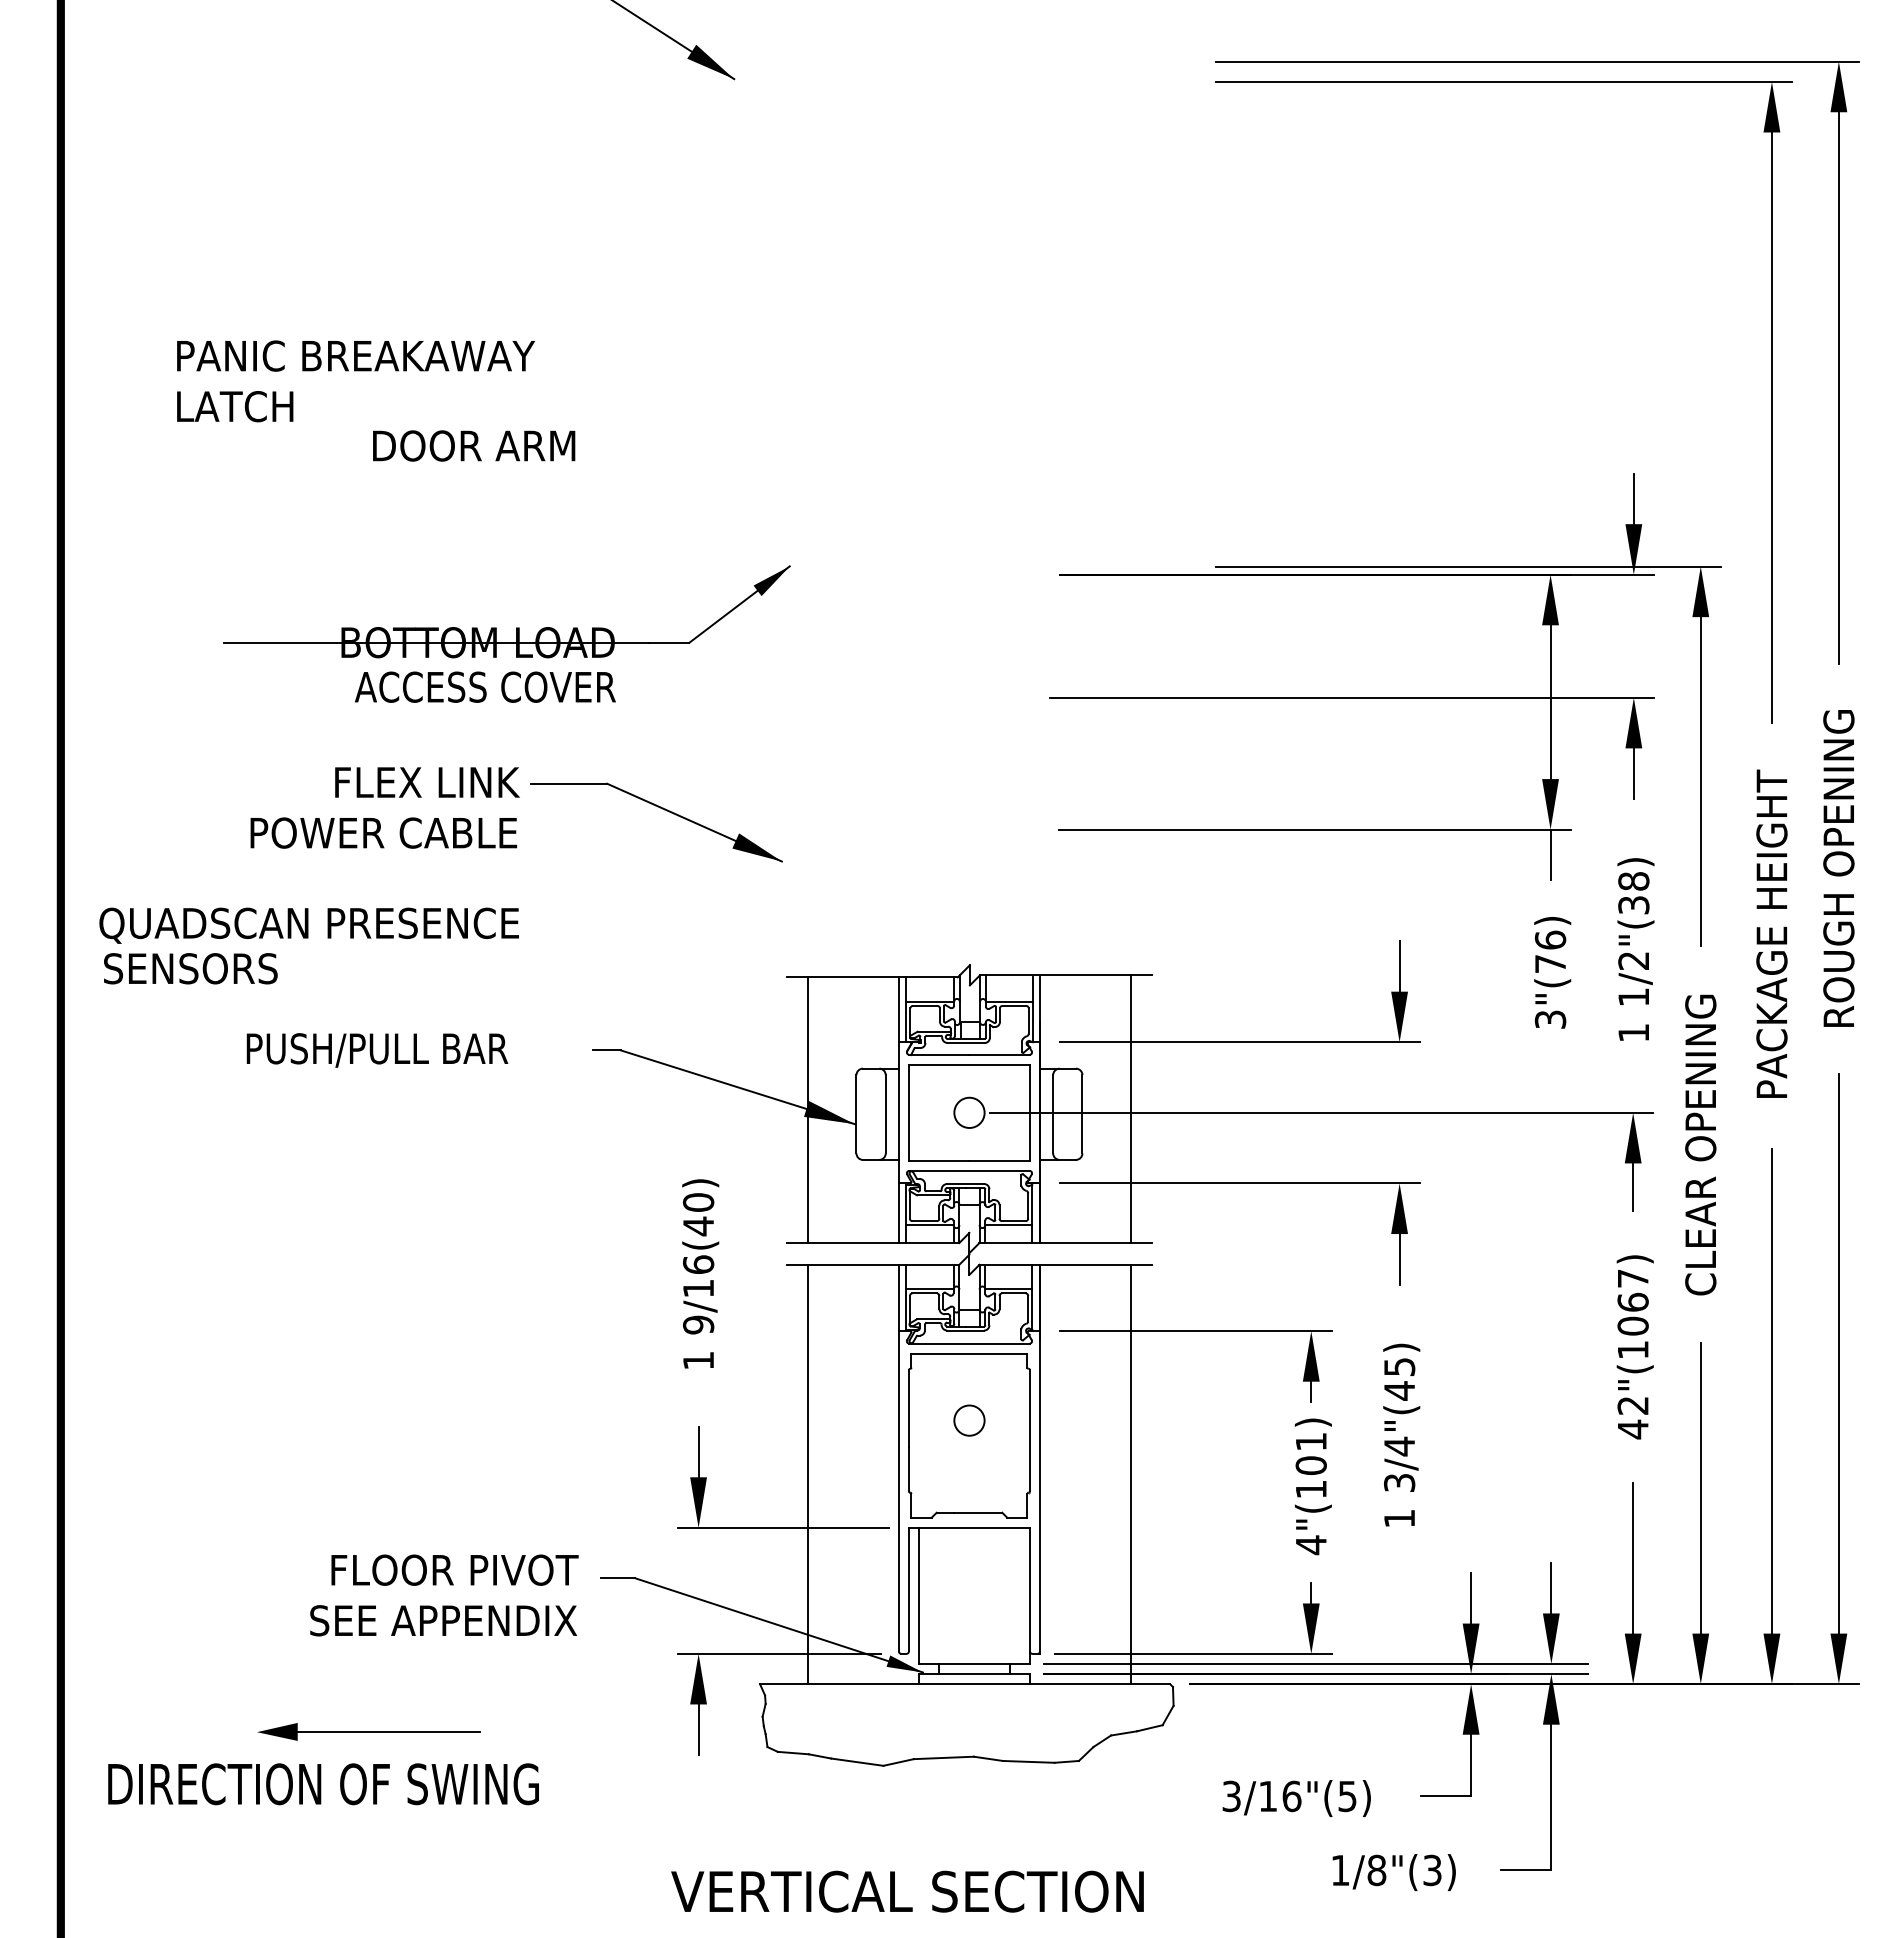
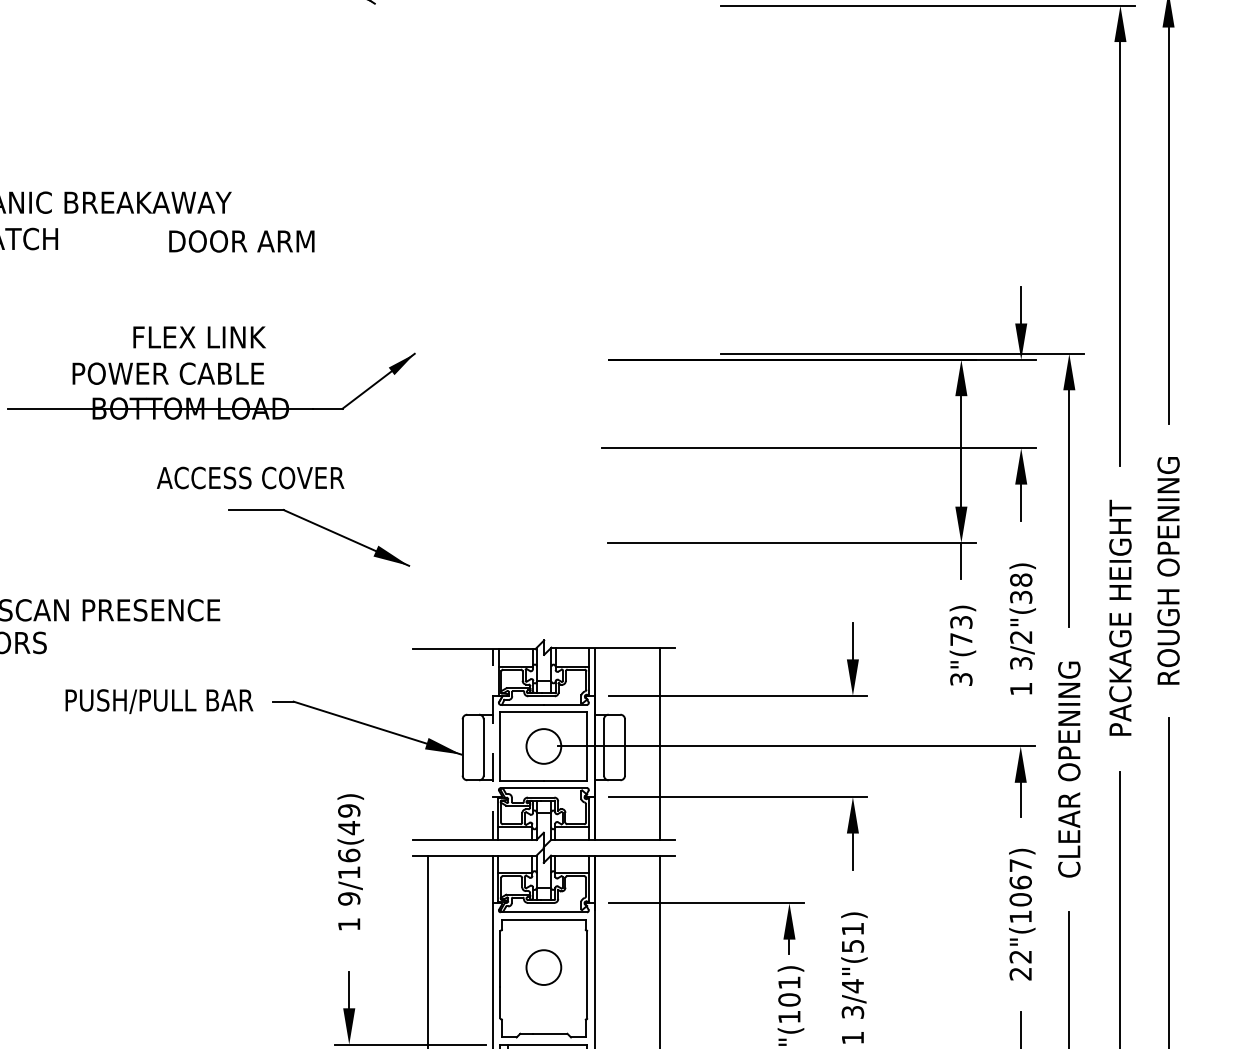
text: (474, 445) -> (242, 241), moved
text: (485, 686) -> (250, 477), moved
text: (384, 807) -> (168, 355), moved
text: (1550, 939) -> (961, 621), 3"(76) -> 3"(73)
text: (1633, 997) -> (1020, 663), 1/2"(38) -> 3/2"(38)
text: (377, 1050) -> (159, 701), moved
line: (807, 1110) -> (427, 744), removed
line: (898, 1110) -> (492, 744), solid -> dashed
circle: (969, 1112) -> (543, 746), size x1.6
text: (698, 1202) -> (349, 810), 9/16(40) -> 9/16(49)
text: (1399, 1379) -> (852, 938), 3/4"(45) -> 3/4"(51)
circle: (969, 1420) -> (543, 967), size x1.6
text: (1632, 1429) -> (1020, 973), 42"(1067) -> 22"(1067)

